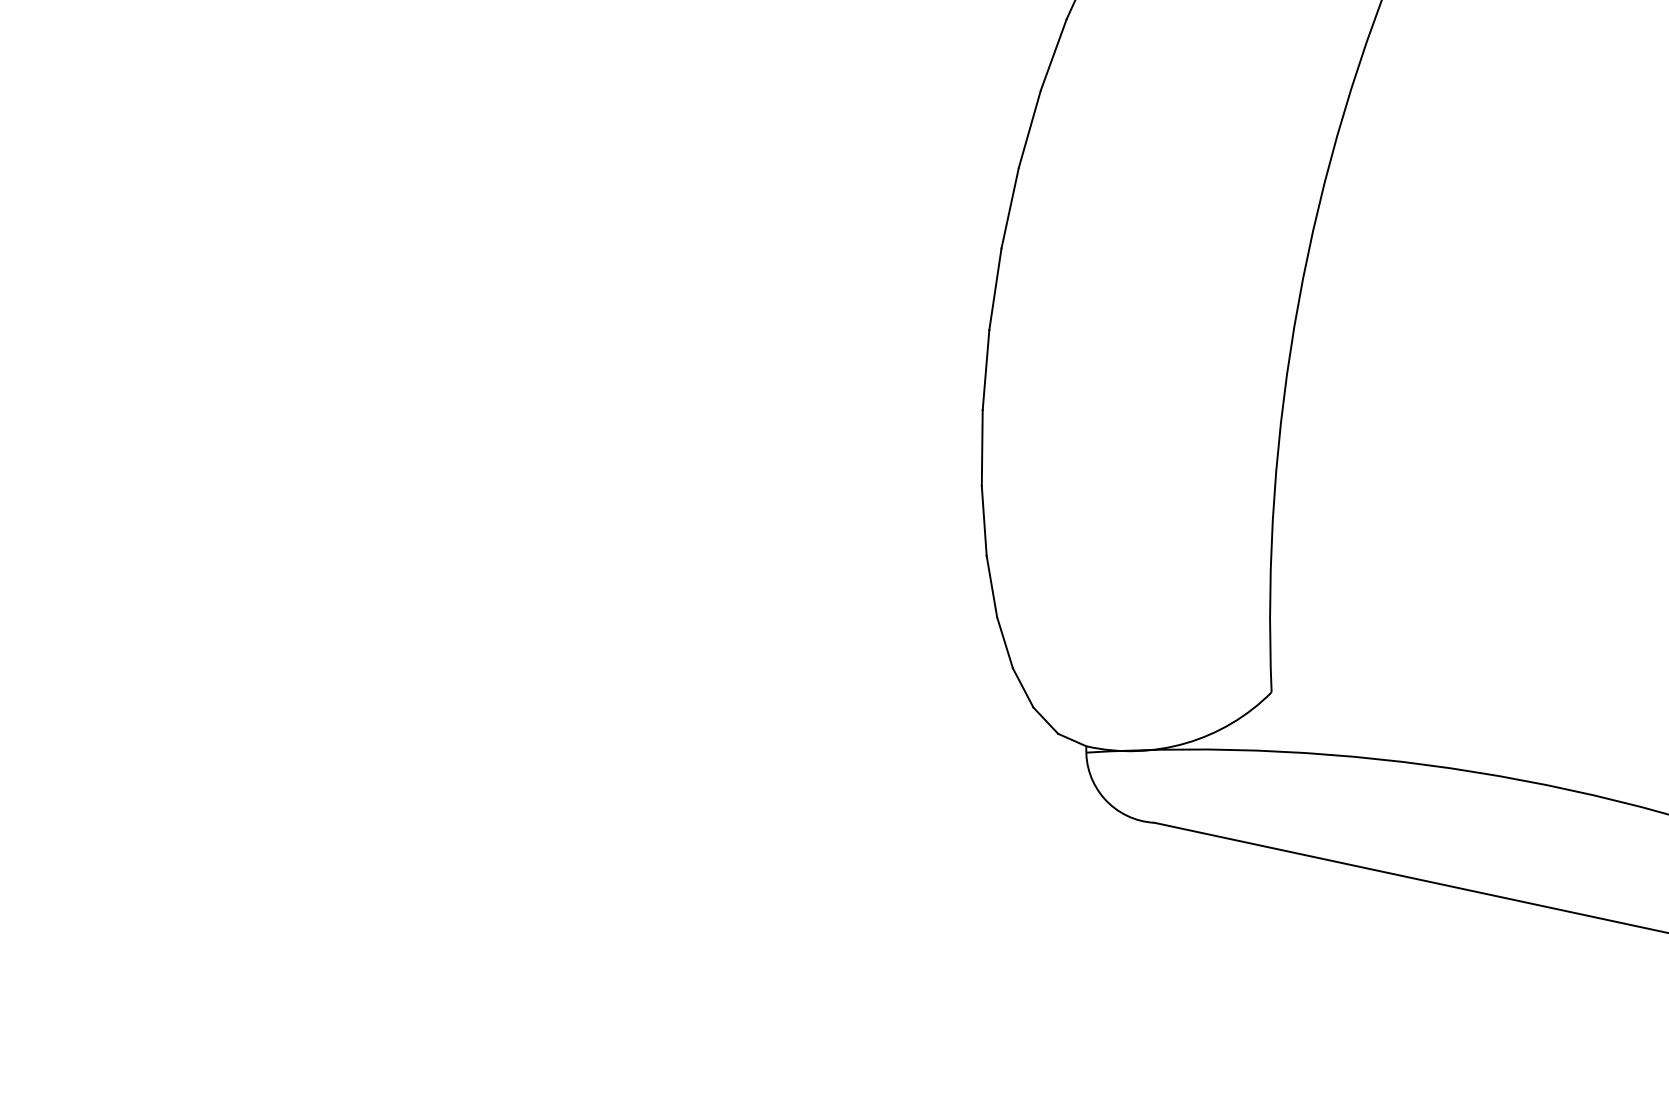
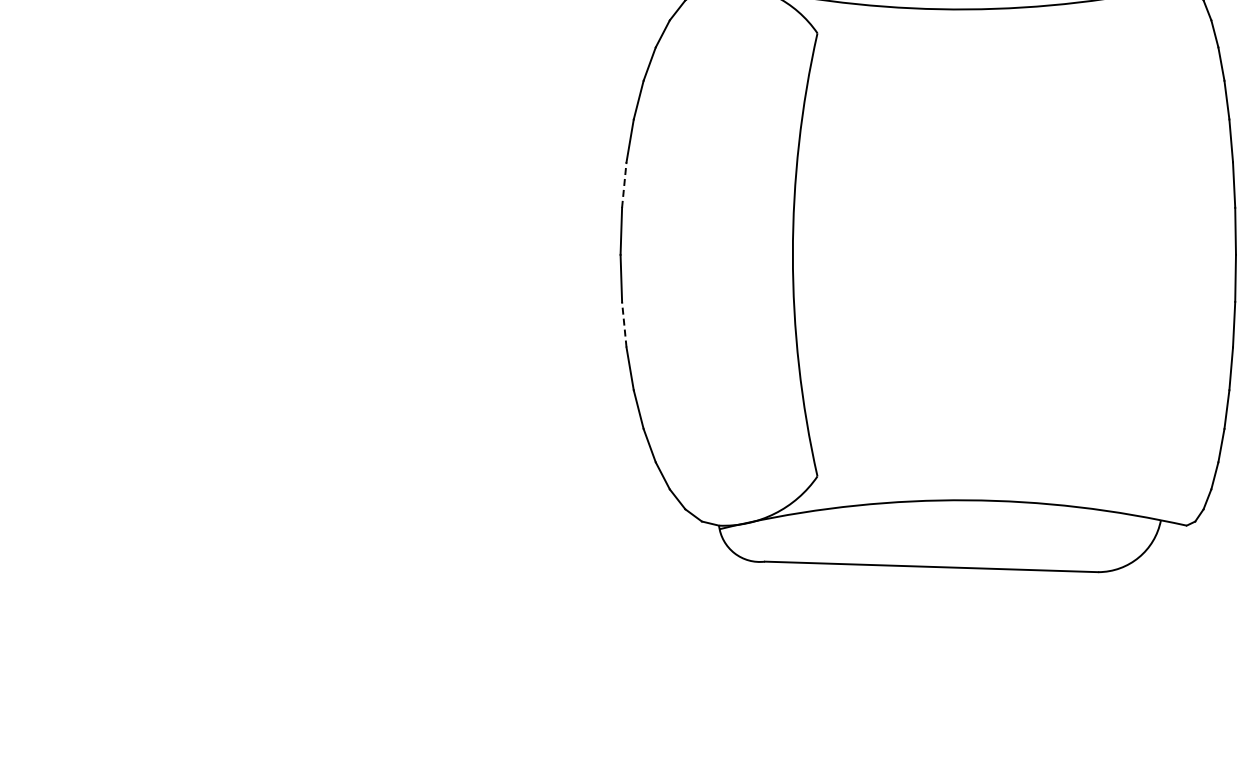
line: (1029, 130) -> (624, 185), solid -> dashed
line: (986, 369) -> (624, 324), solid -> dashed

